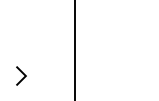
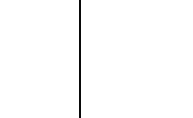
line: (23, 74) -> (21, 92), removed

